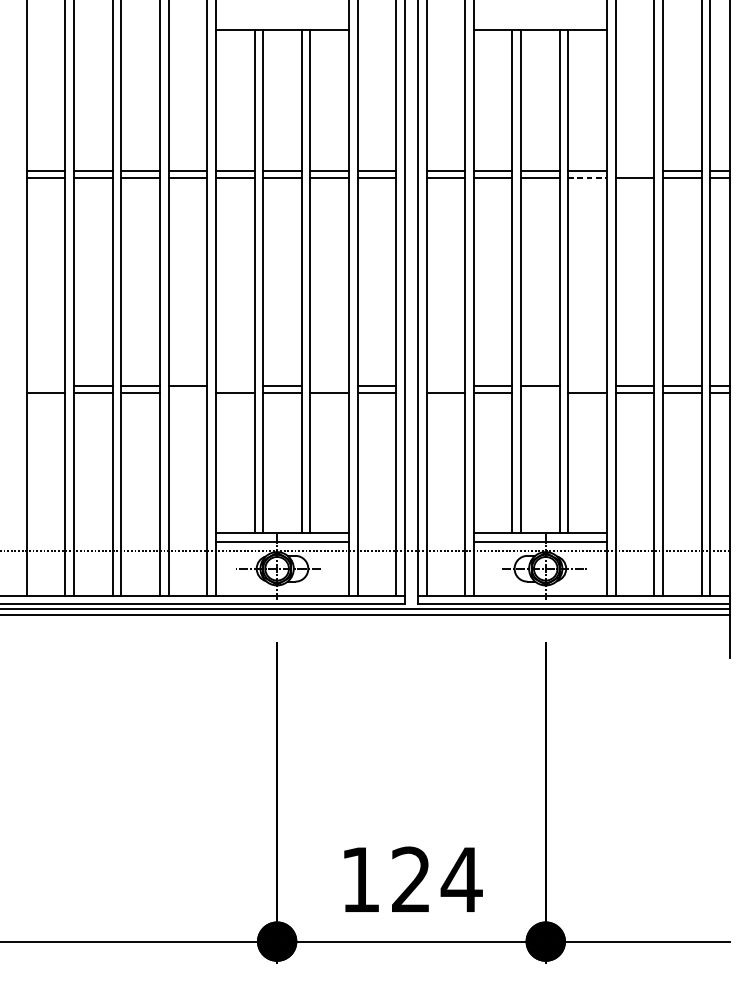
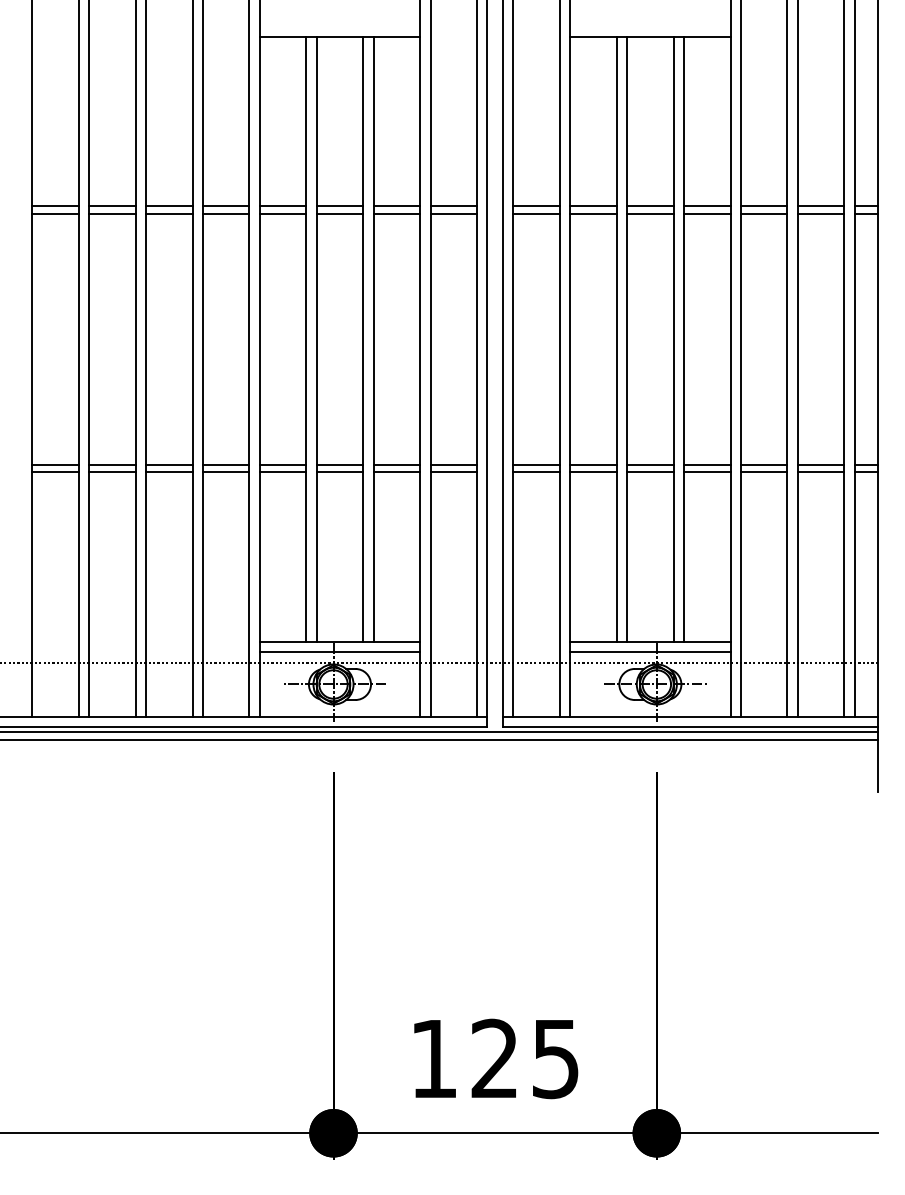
line: (634, 170) -> (763, 205), added
line: (587, 177) -> (707, 213), dashed -> solid
line: (46, 386) -> (55, 464), added
line: (234, 386) -> (282, 464), added
line: (329, 386) -> (396, 464), added
line: (445, 386) -> (536, 464), added
line: (587, 386) -> (707, 464), added
line: (187, 392) -> (225, 472), added
line: (540, 392) -> (650, 472), added
text: (461, 880) -> (555, 1059), 124 -> 125

